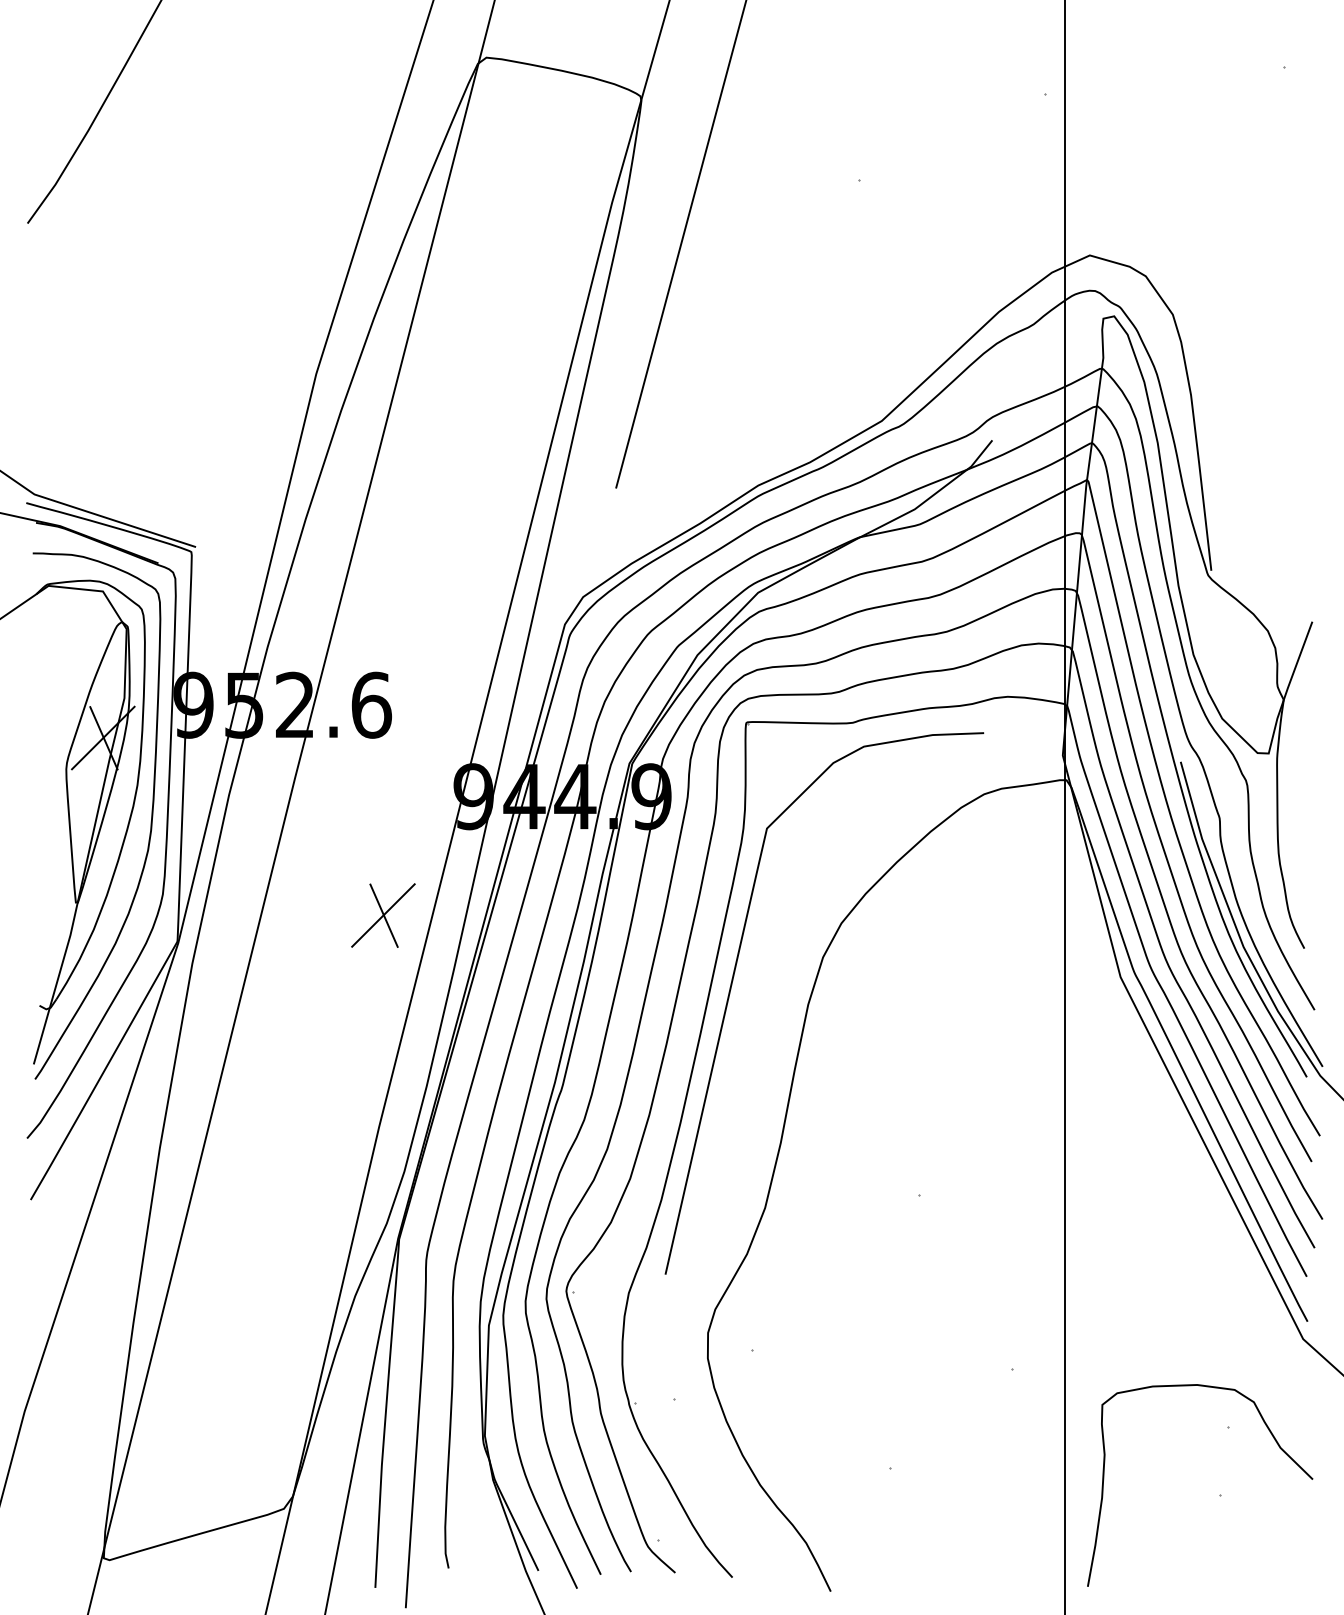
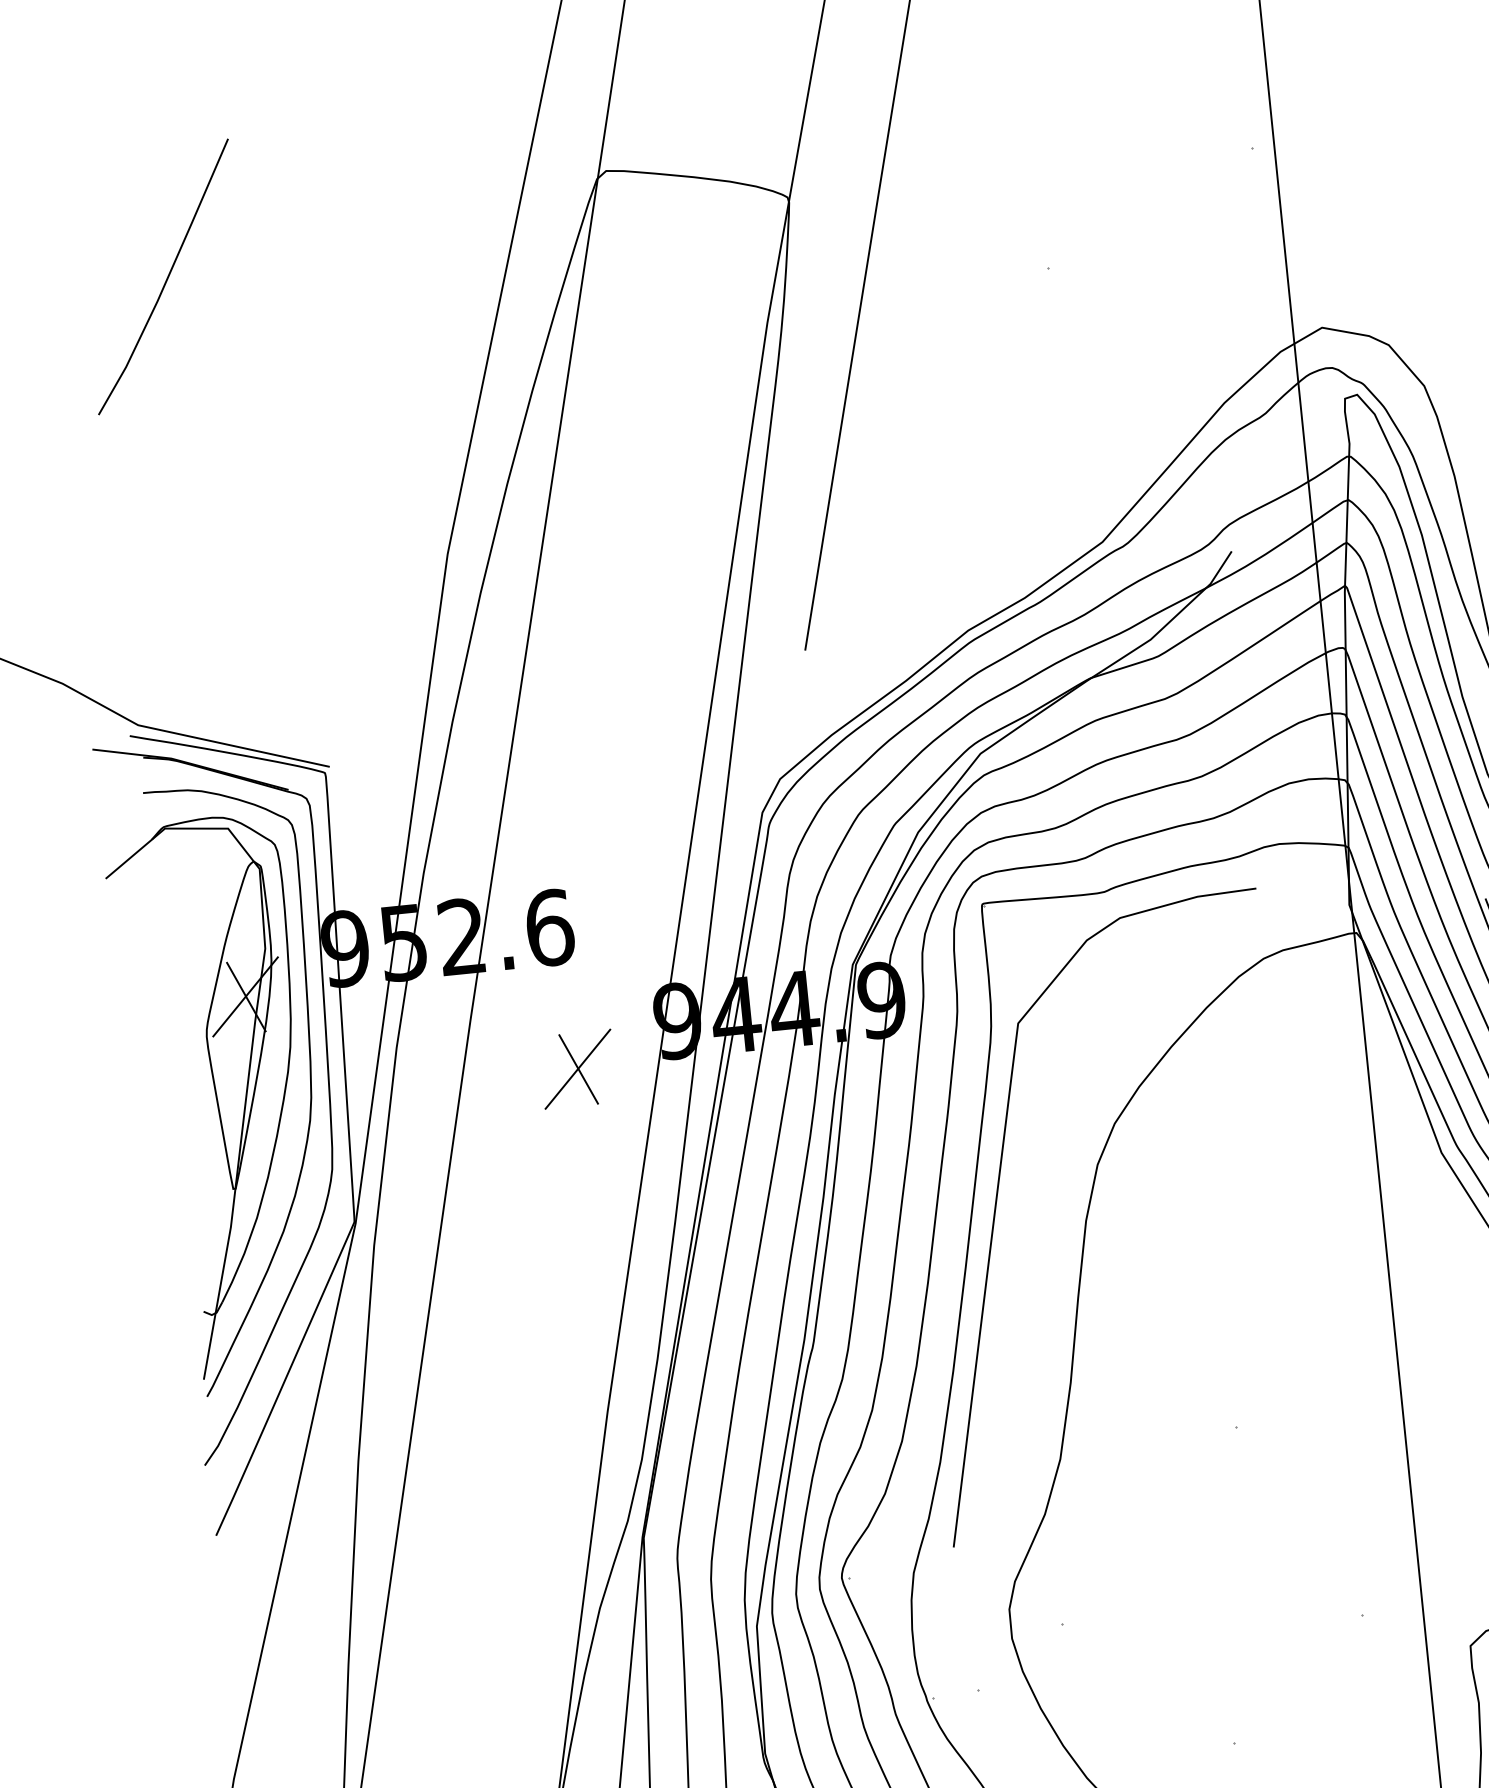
part: (383, 915) -> (577, 1069), moved

